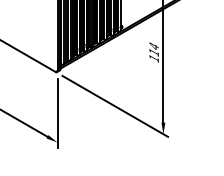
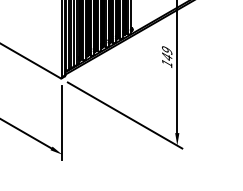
text: (153, 49) -> (166, 53), 114 -> 149

